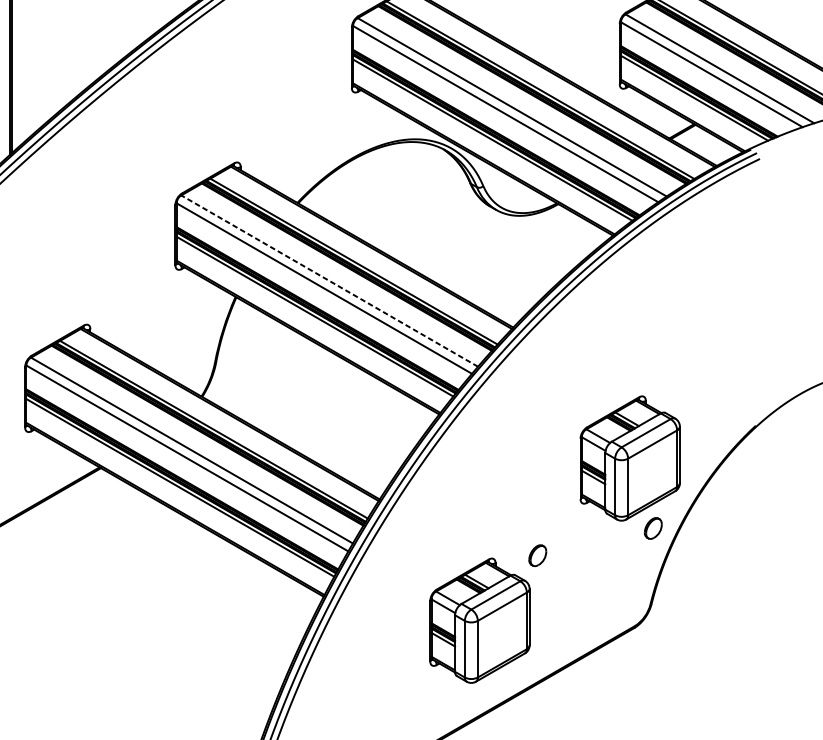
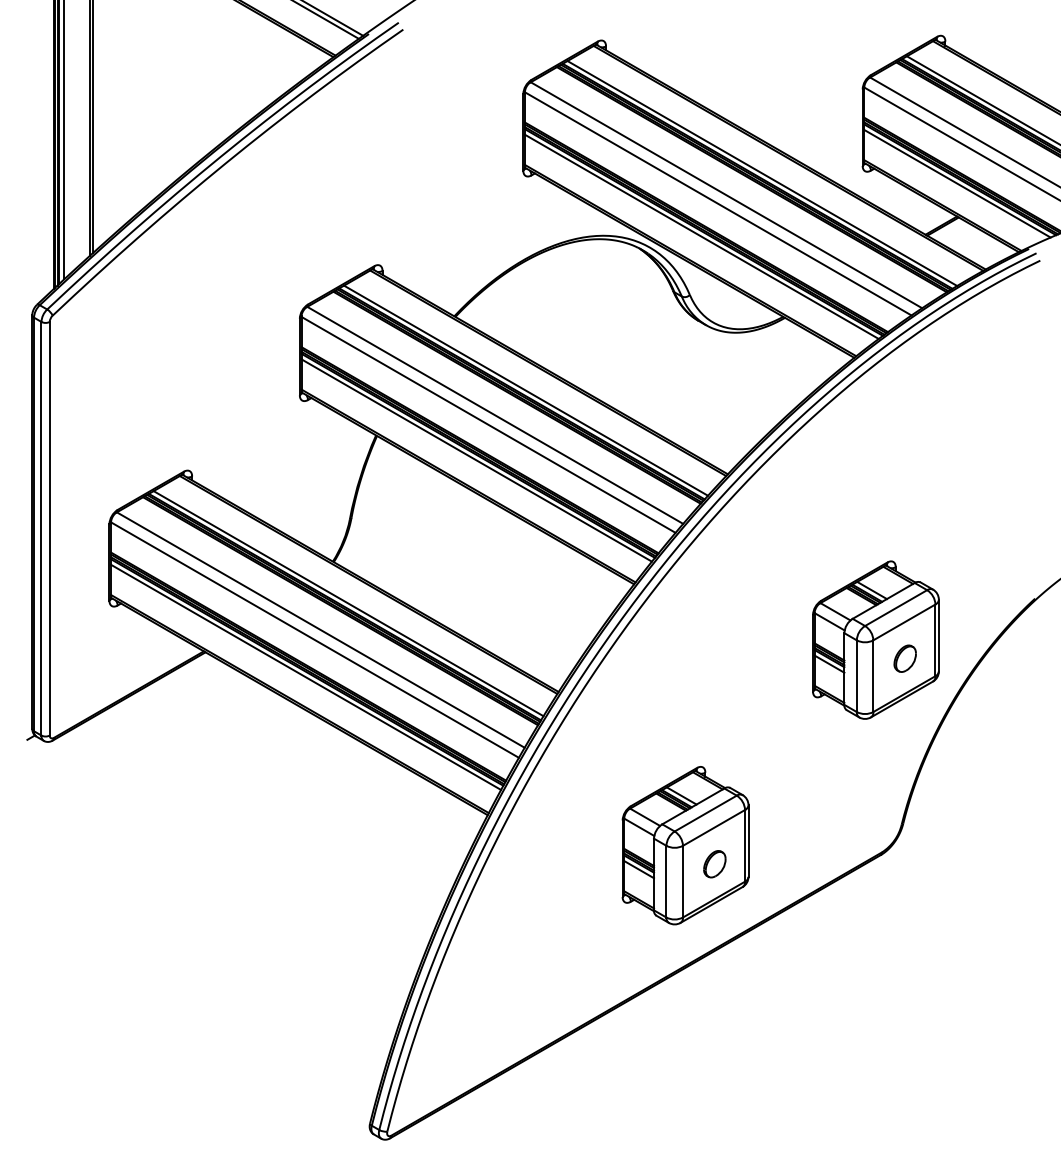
line: (329, 281) -> (494, 415), dashed -> solid
part: (652, 528) -> (904, 658), moved
part: (537, 555) -> (714, 864), moved

